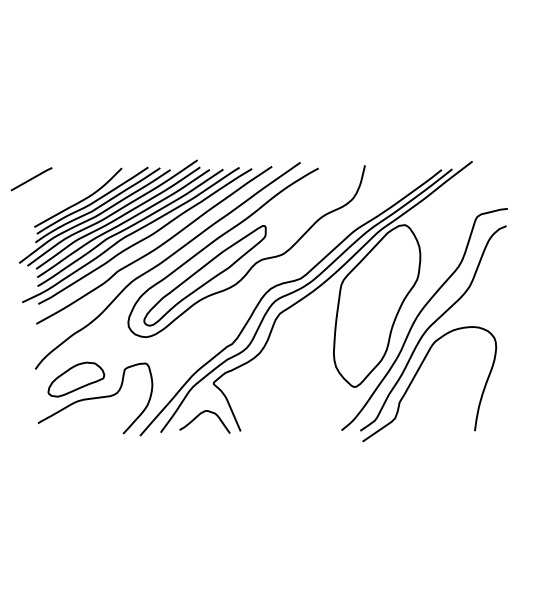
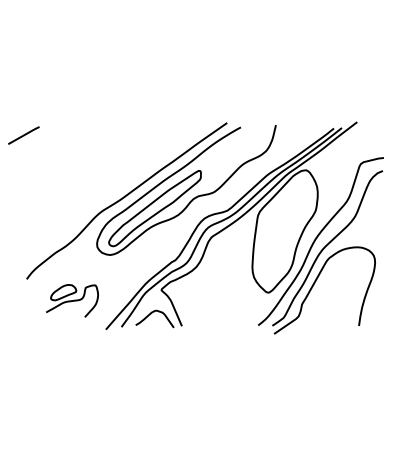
part: (144, 241) -> (109, 182), removed
part: (95, 397) -> (72, 300), size x0.6

